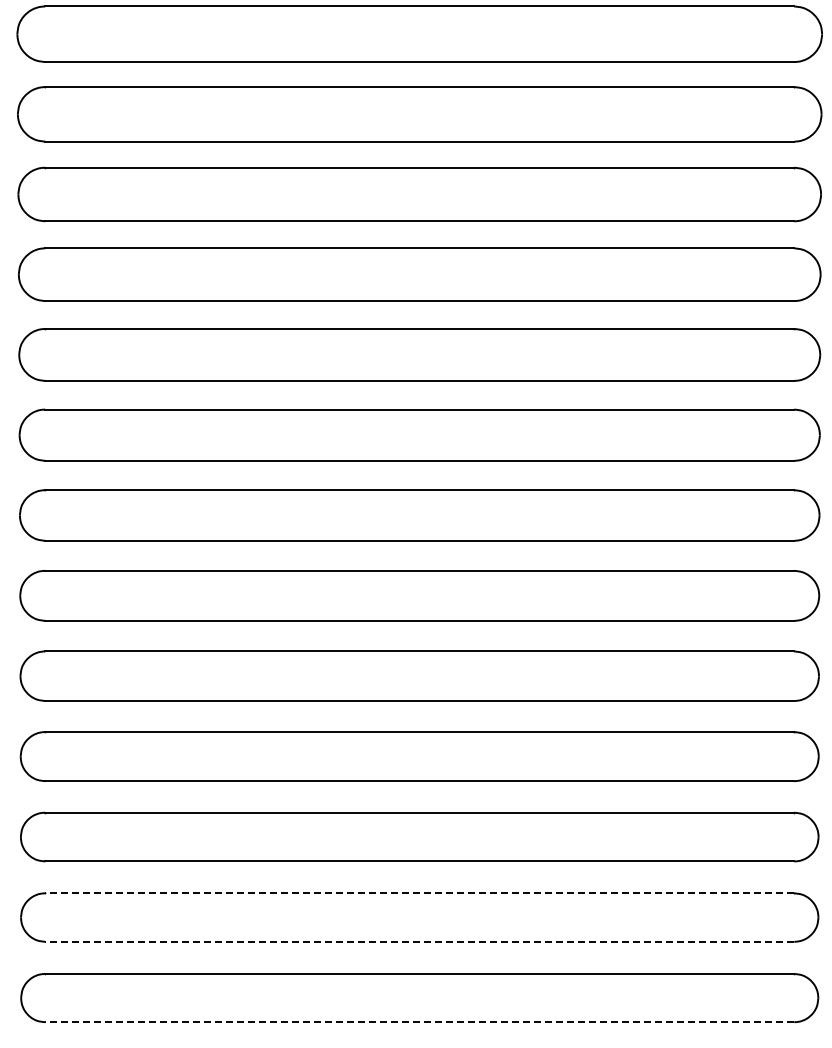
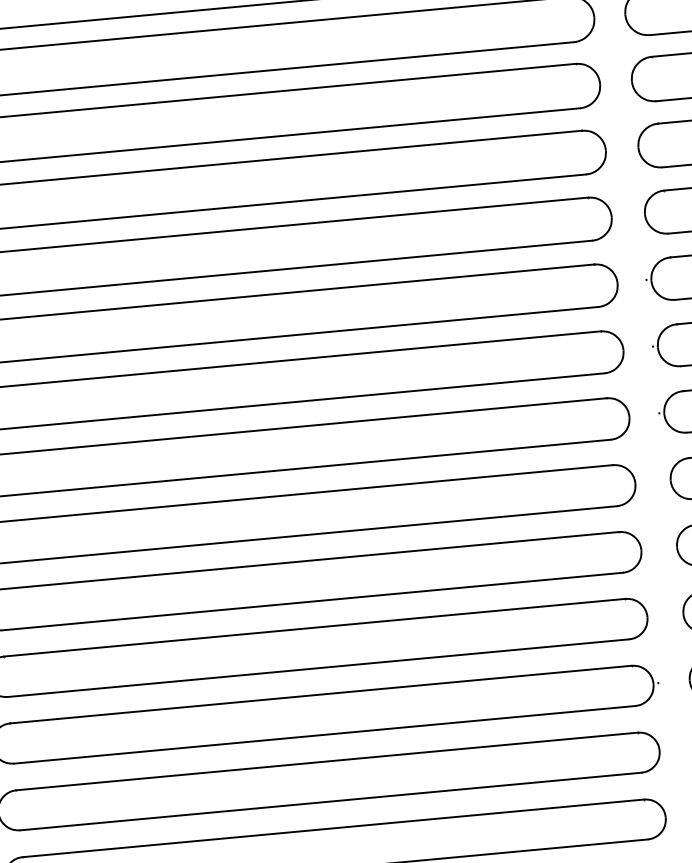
line: (419, 893) -> (320, 694), dashed -> solid
line: (419, 941) -> (324, 734), dashed -> solid
line: (419, 1022) -> (330, 801), dashed -> solid

